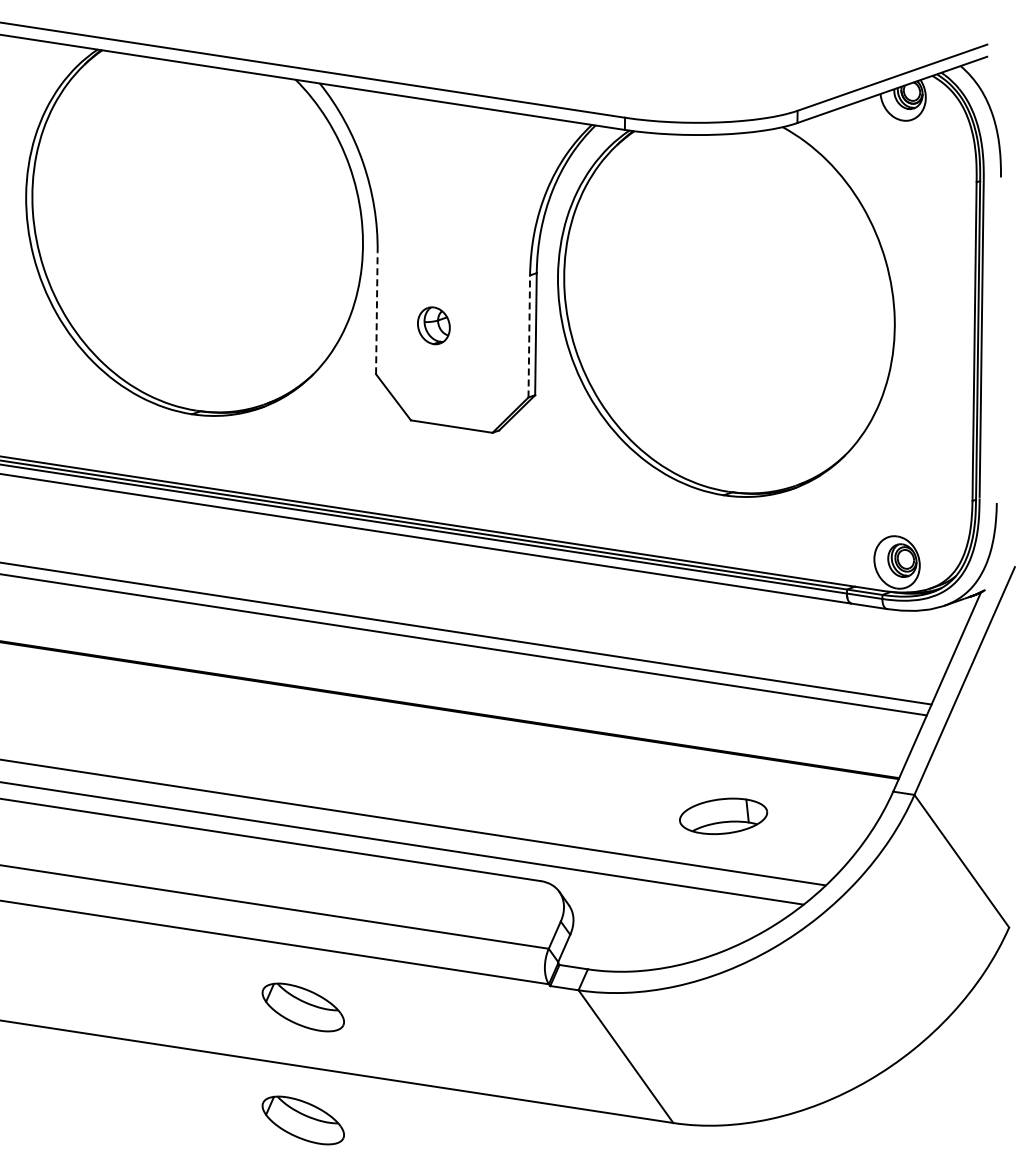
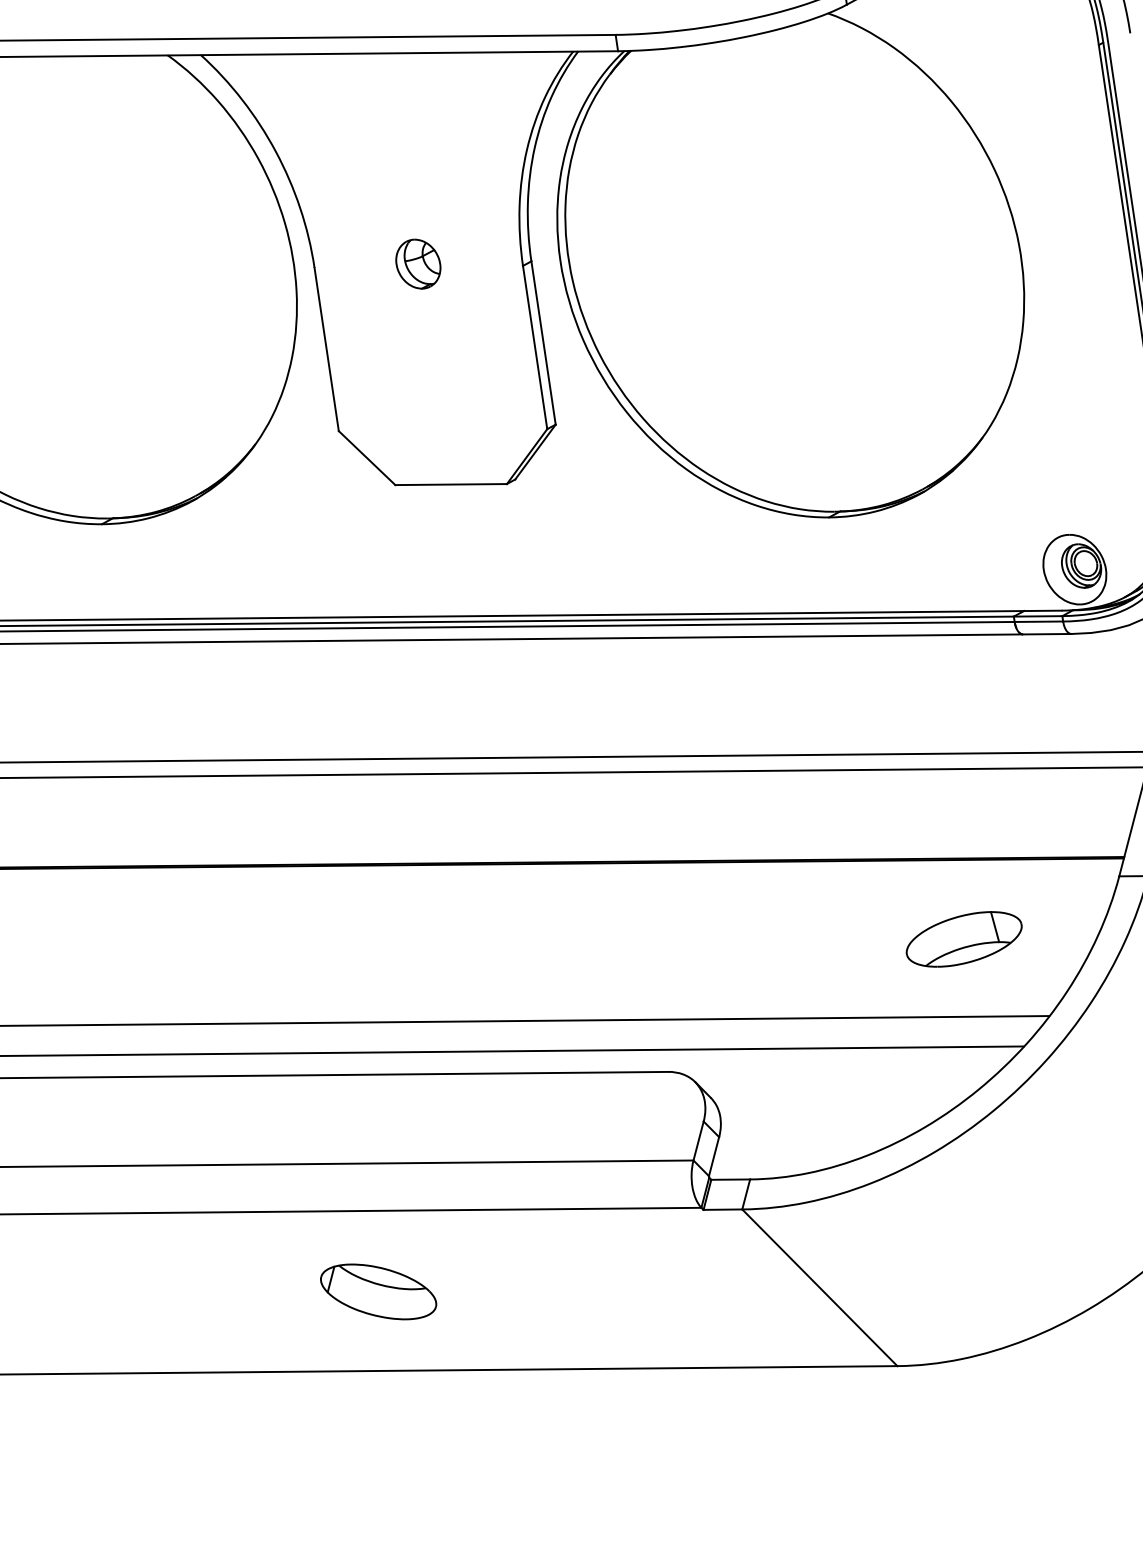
line: (376, 312) -> (326, 348), dashed -> solid
part: (433, 325) -> (417, 263), moved
line: (529, 335) -> (535, 346), dashed -> solid
part: (723, 815) -> (963, 938), moved
part: (302, 1120) -> (401, 1442), removed

